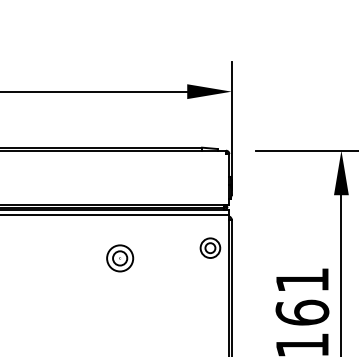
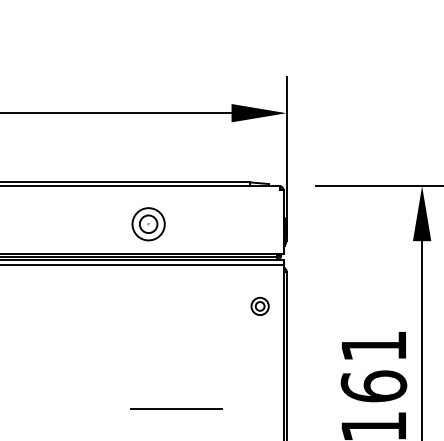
part: (209, 247) -> (259, 305), size x0.71
part: (120, 258) -> (148, 224), moved
line: (142, 331) -> (176, 409), added

